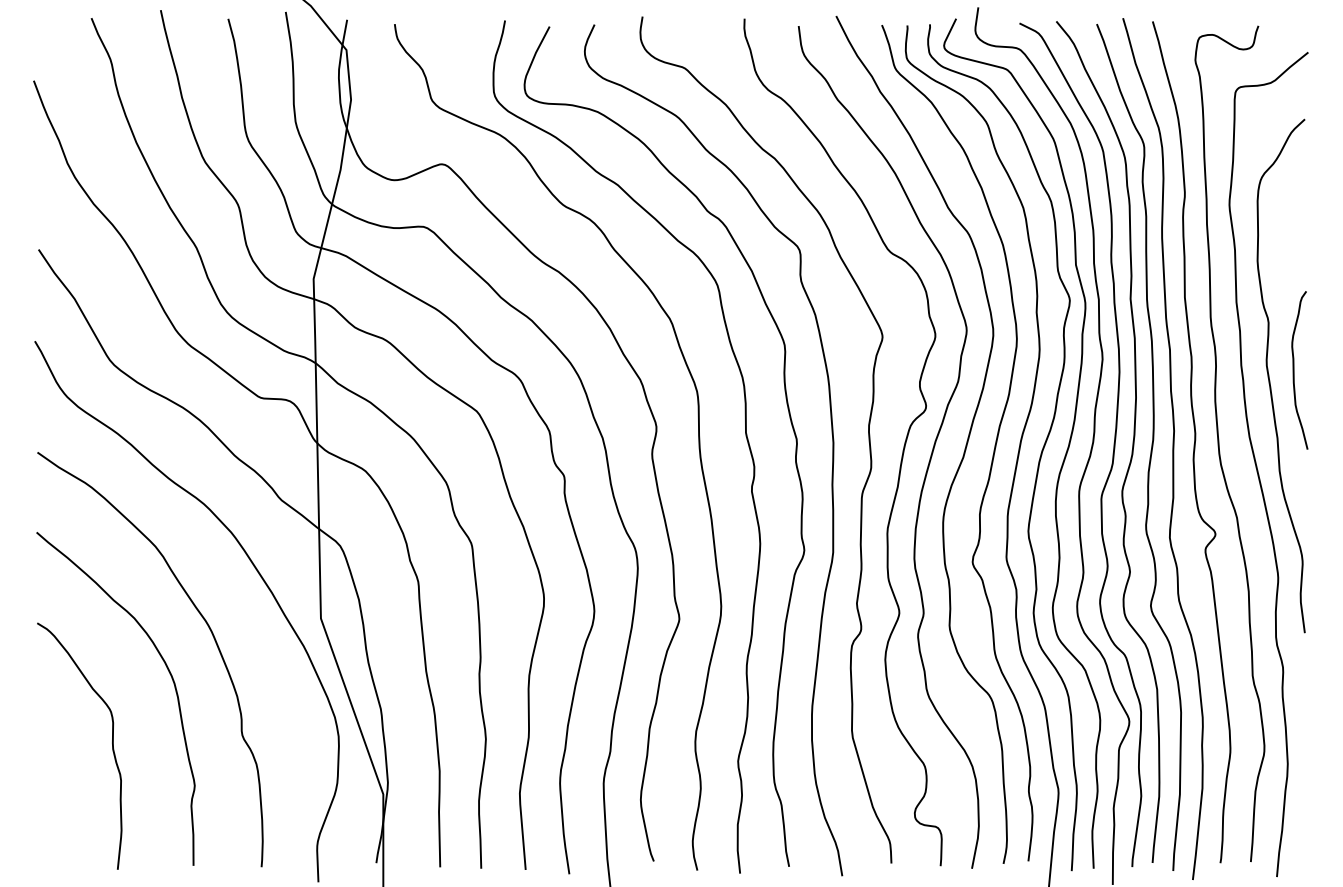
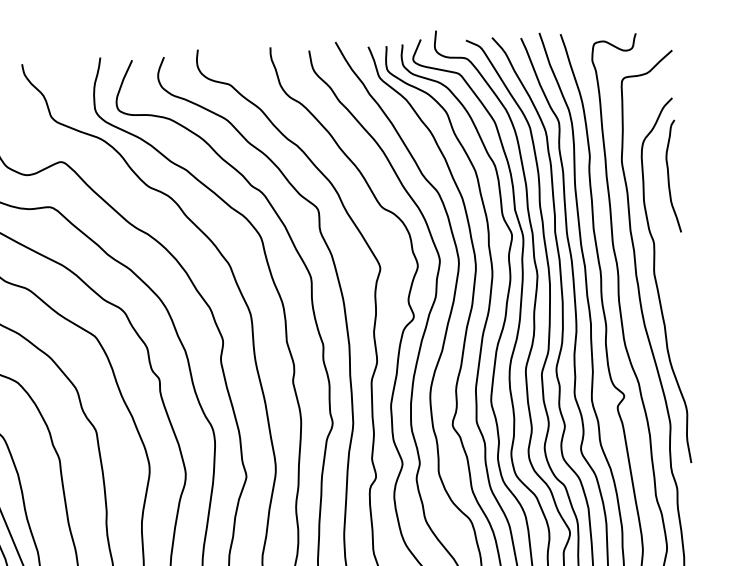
curve: (1294, 370) -> (669, 176), moved

